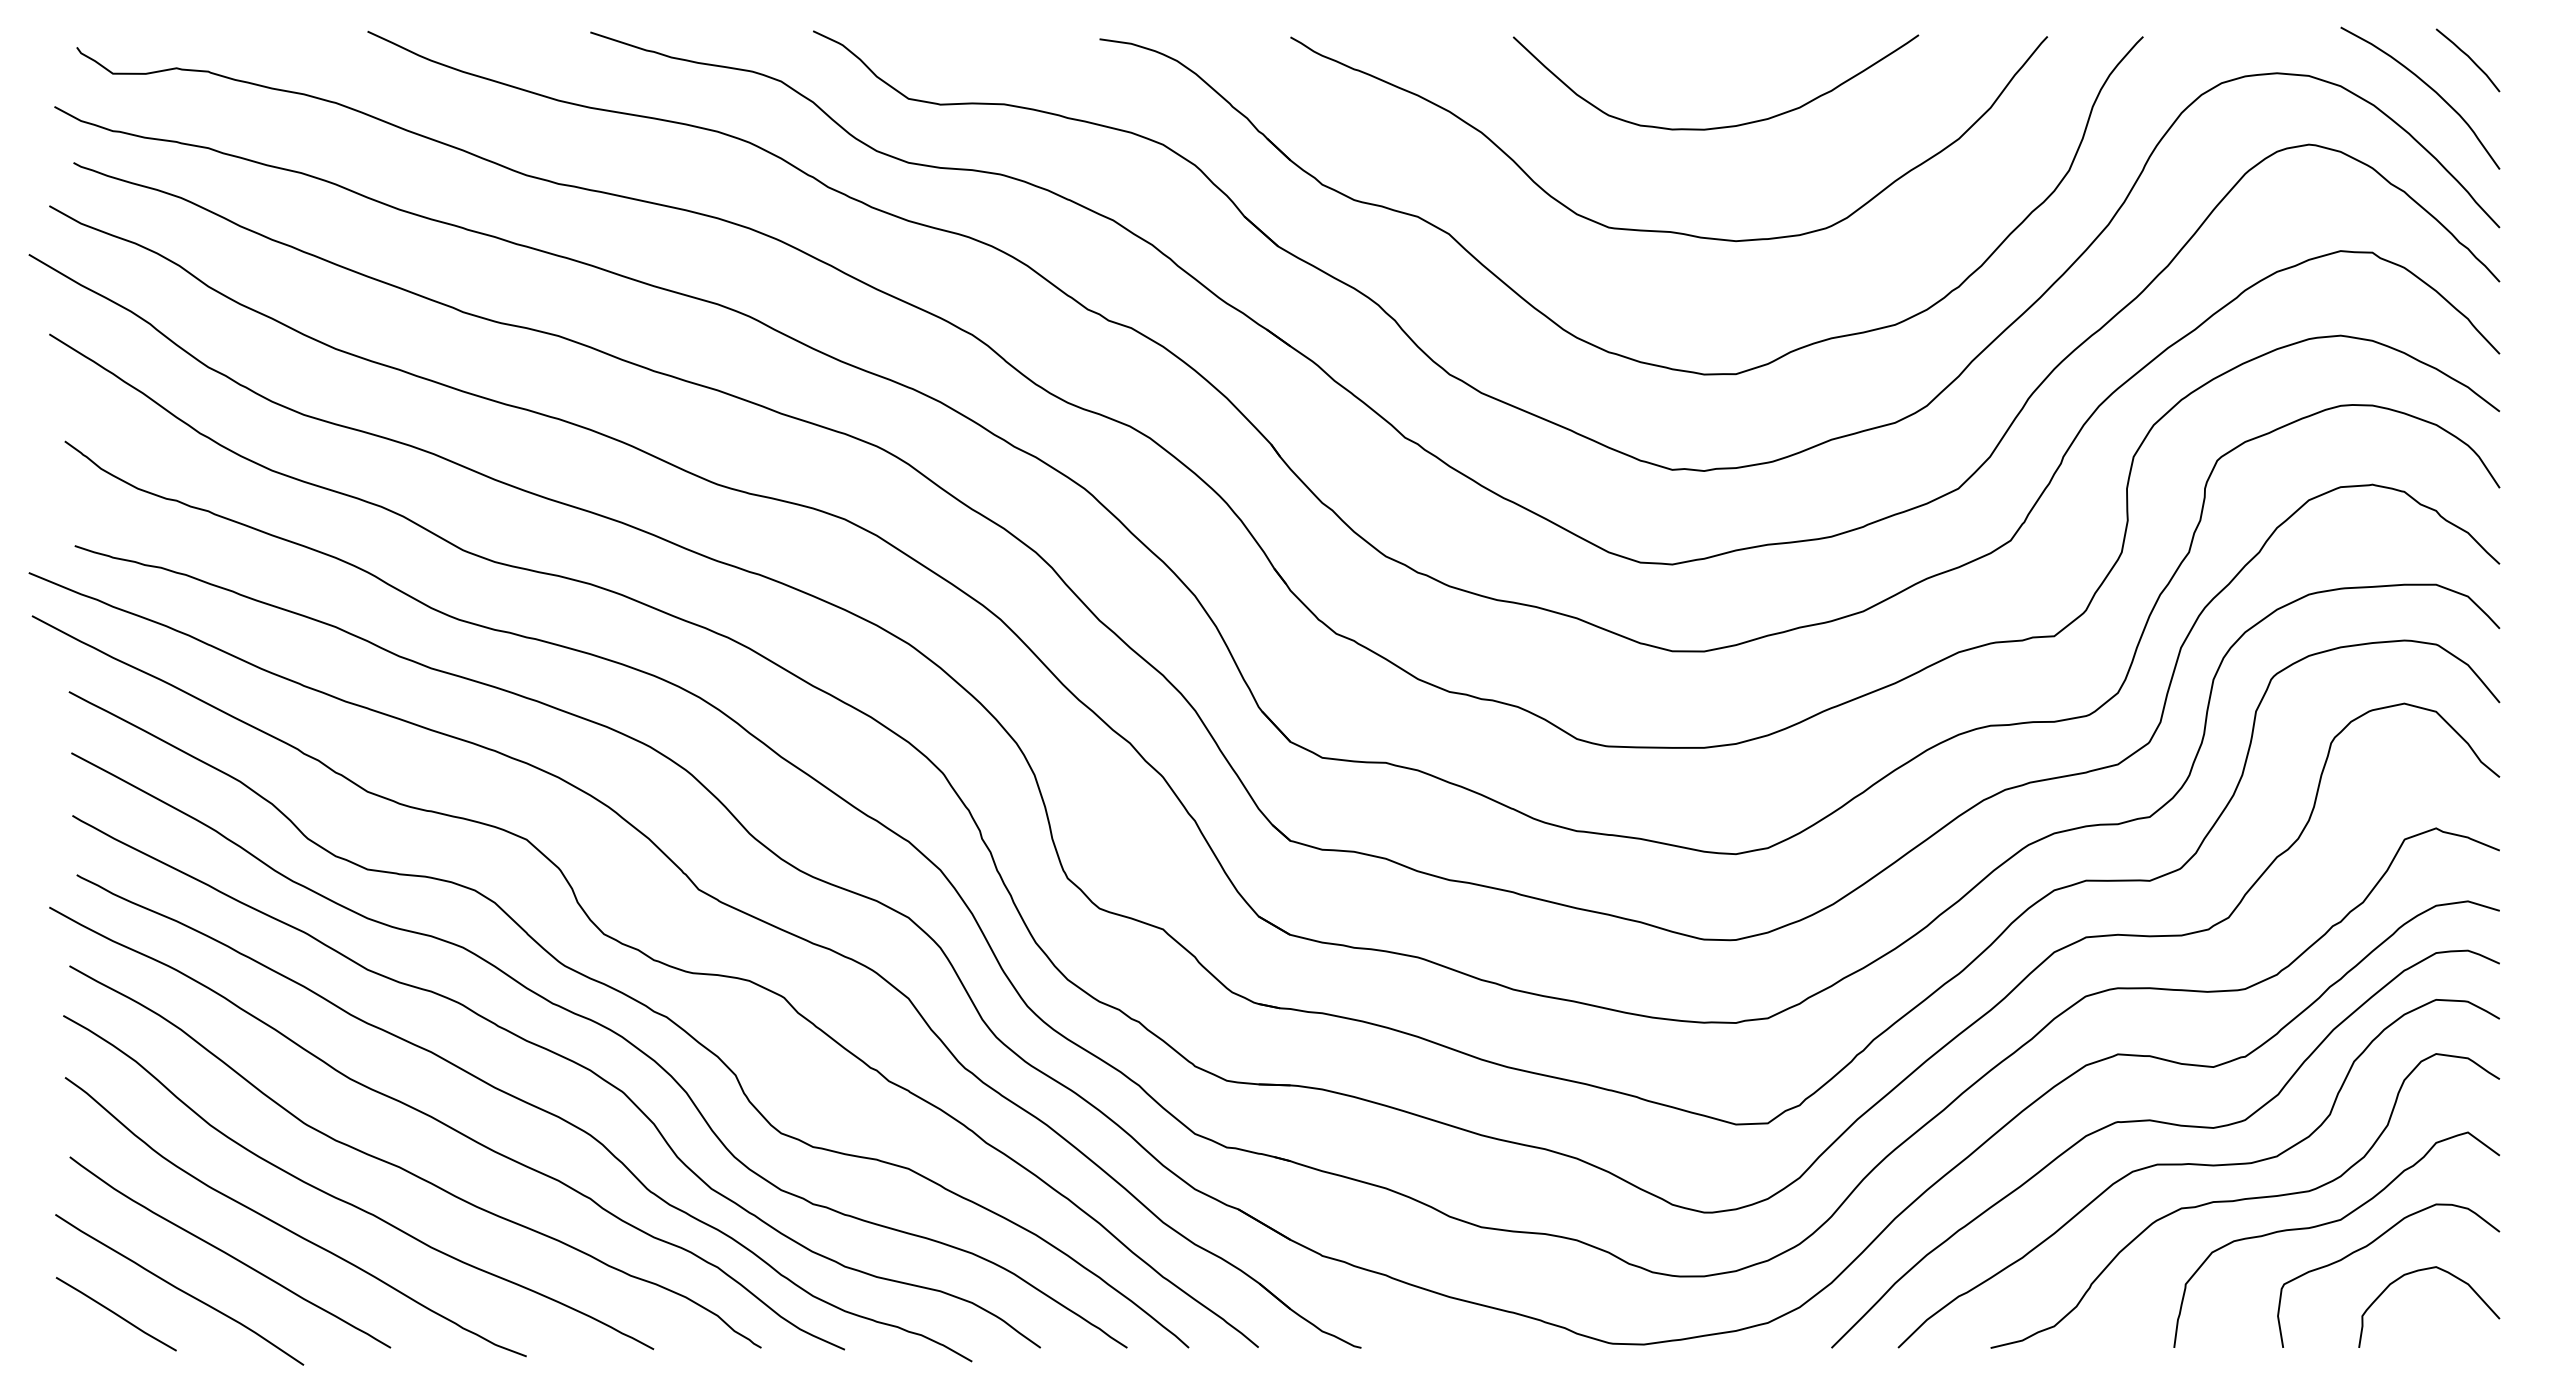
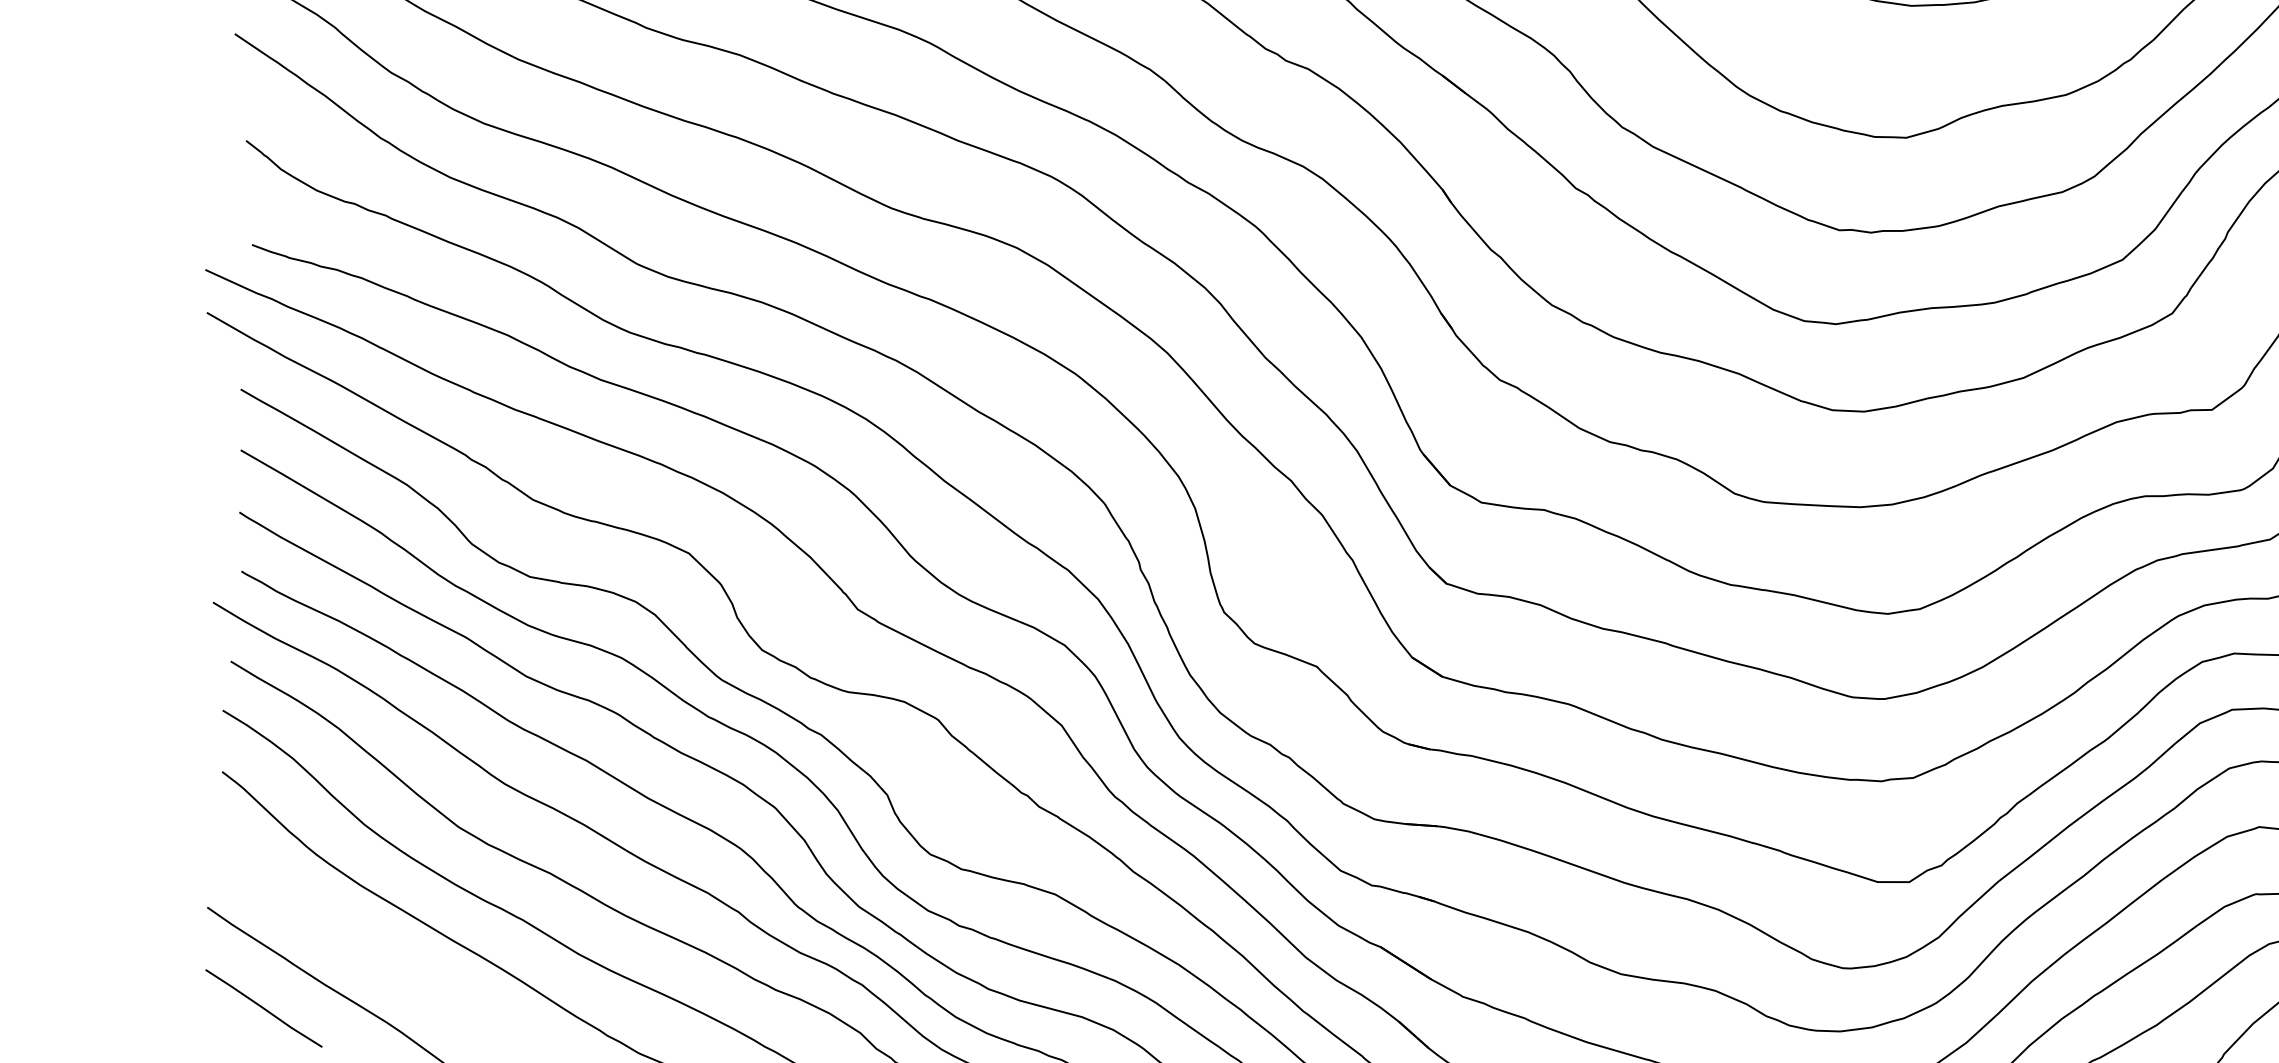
curve: (230, 1254) -> (379, 953), removed

